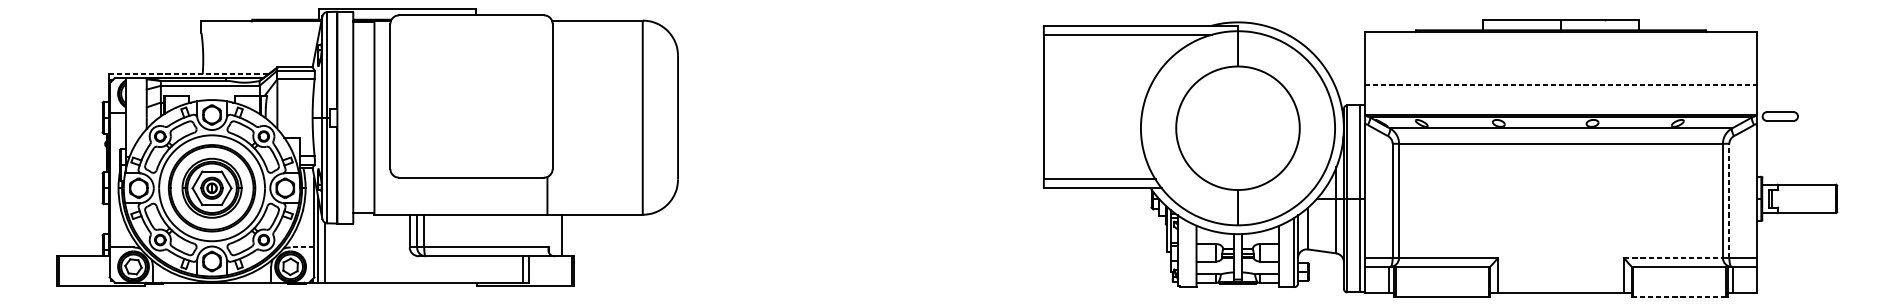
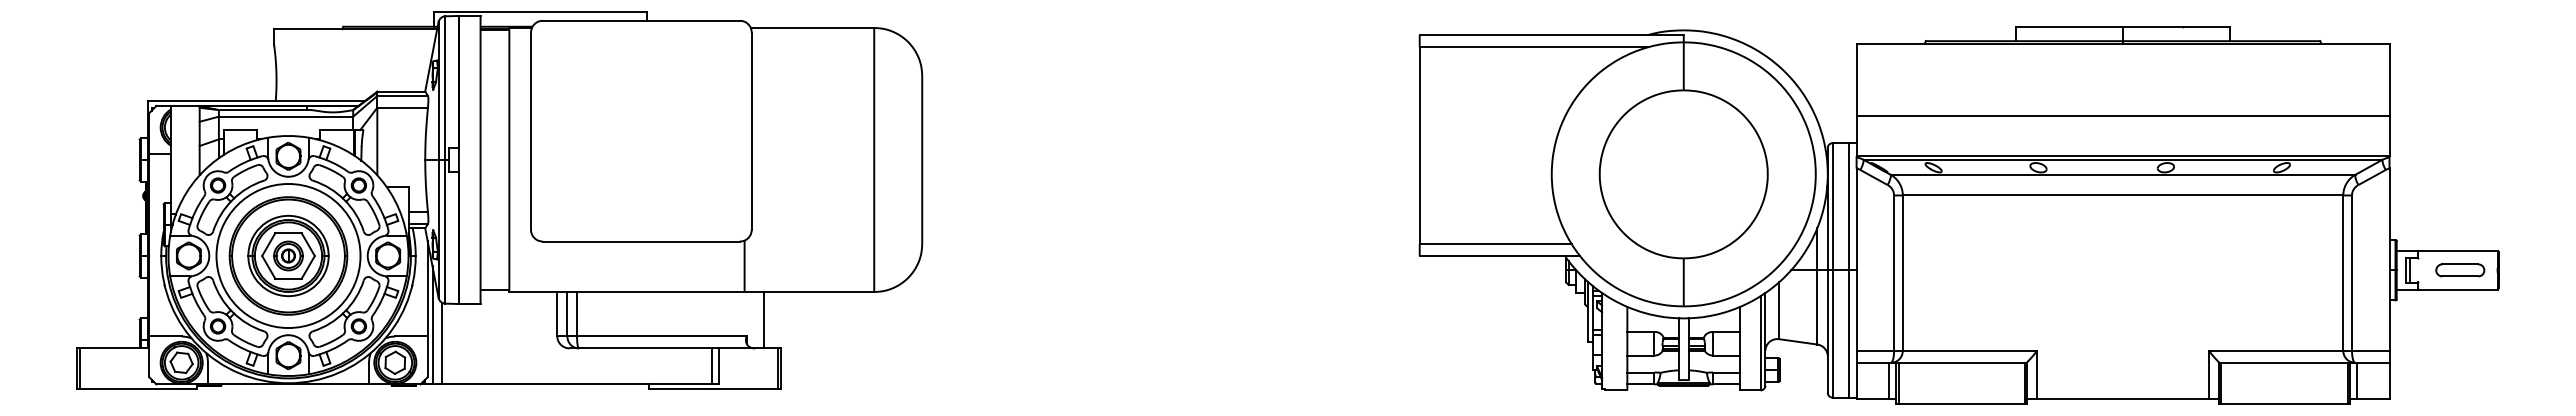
line: (188, 74) -> (256, 101), dashed -> solid
line: (1561, 84) -> (2123, 115), dashed -> solid
part: (1780, 116) -> (2460, 270), moved
line: (1729, 201) -> (2352, 273), dashed -> solid
line: (302, 247) -> (411, 336), dashed -> solid
line: (1673, 257) -> (2276, 350), dashed -> solid
line: (1678, 296) -> (2283, 403), dashed -> solid

